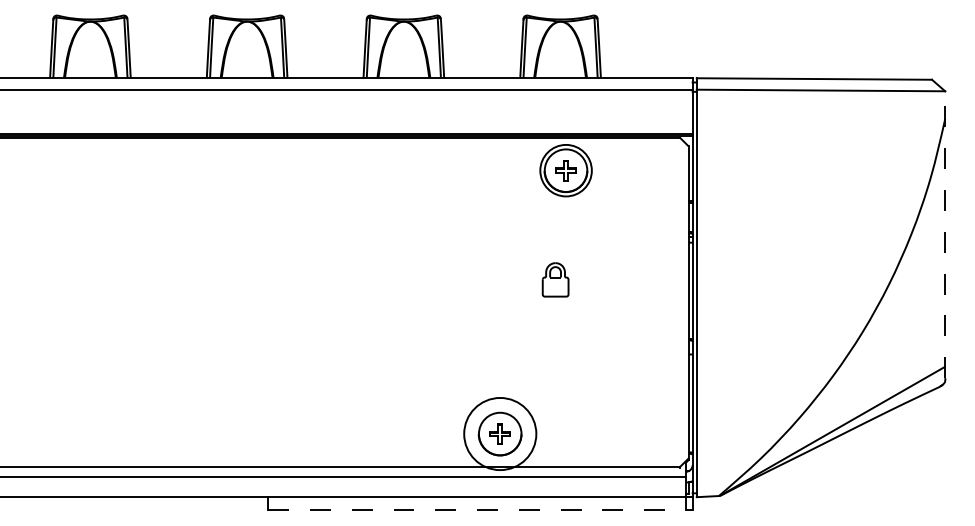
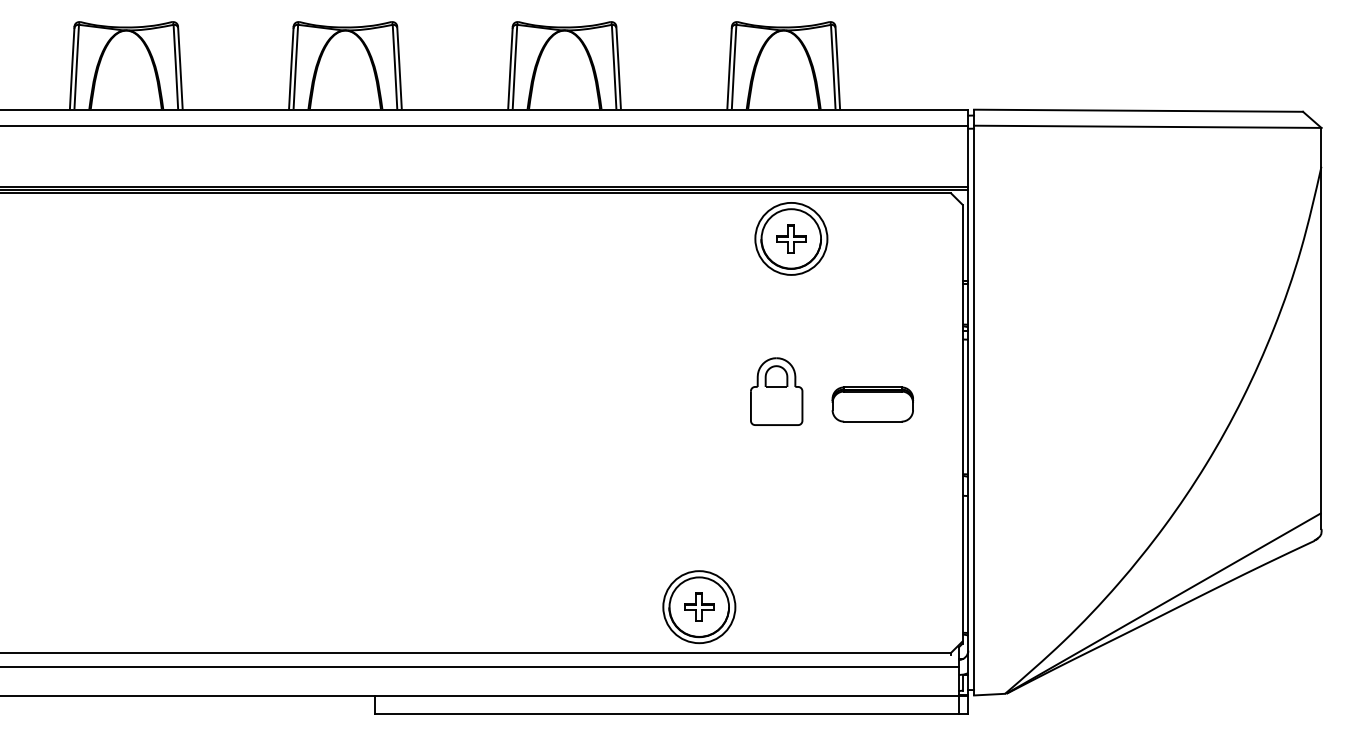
line: (945, 234) -> (1321, 328), dashed -> solid
part: (555, 279) -> (776, 391), size x1.43
part: (624, 289) -> (872, 404), added
circle: (500, 434) -> (699, 607), size x0.71
line: (480, 510) -> (671, 714), dashed -> solid

